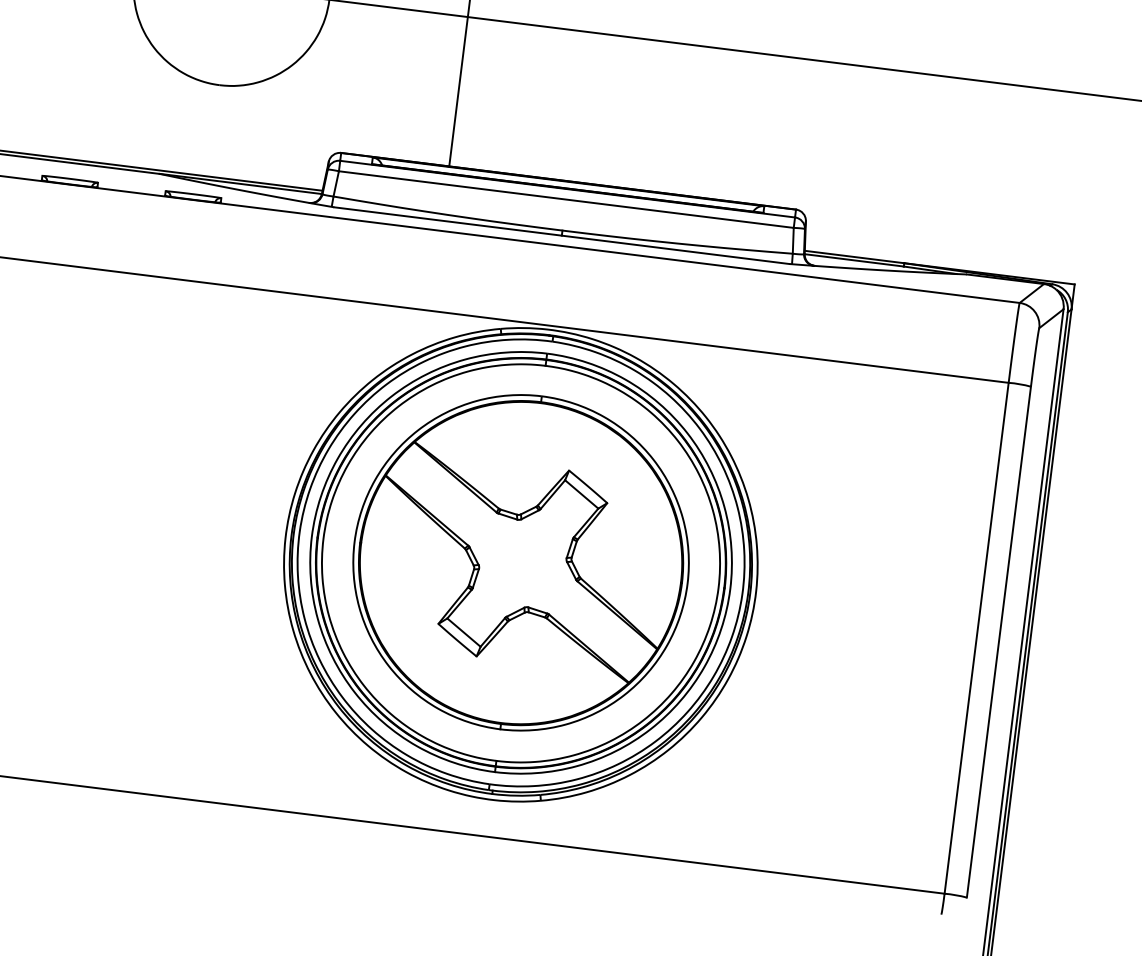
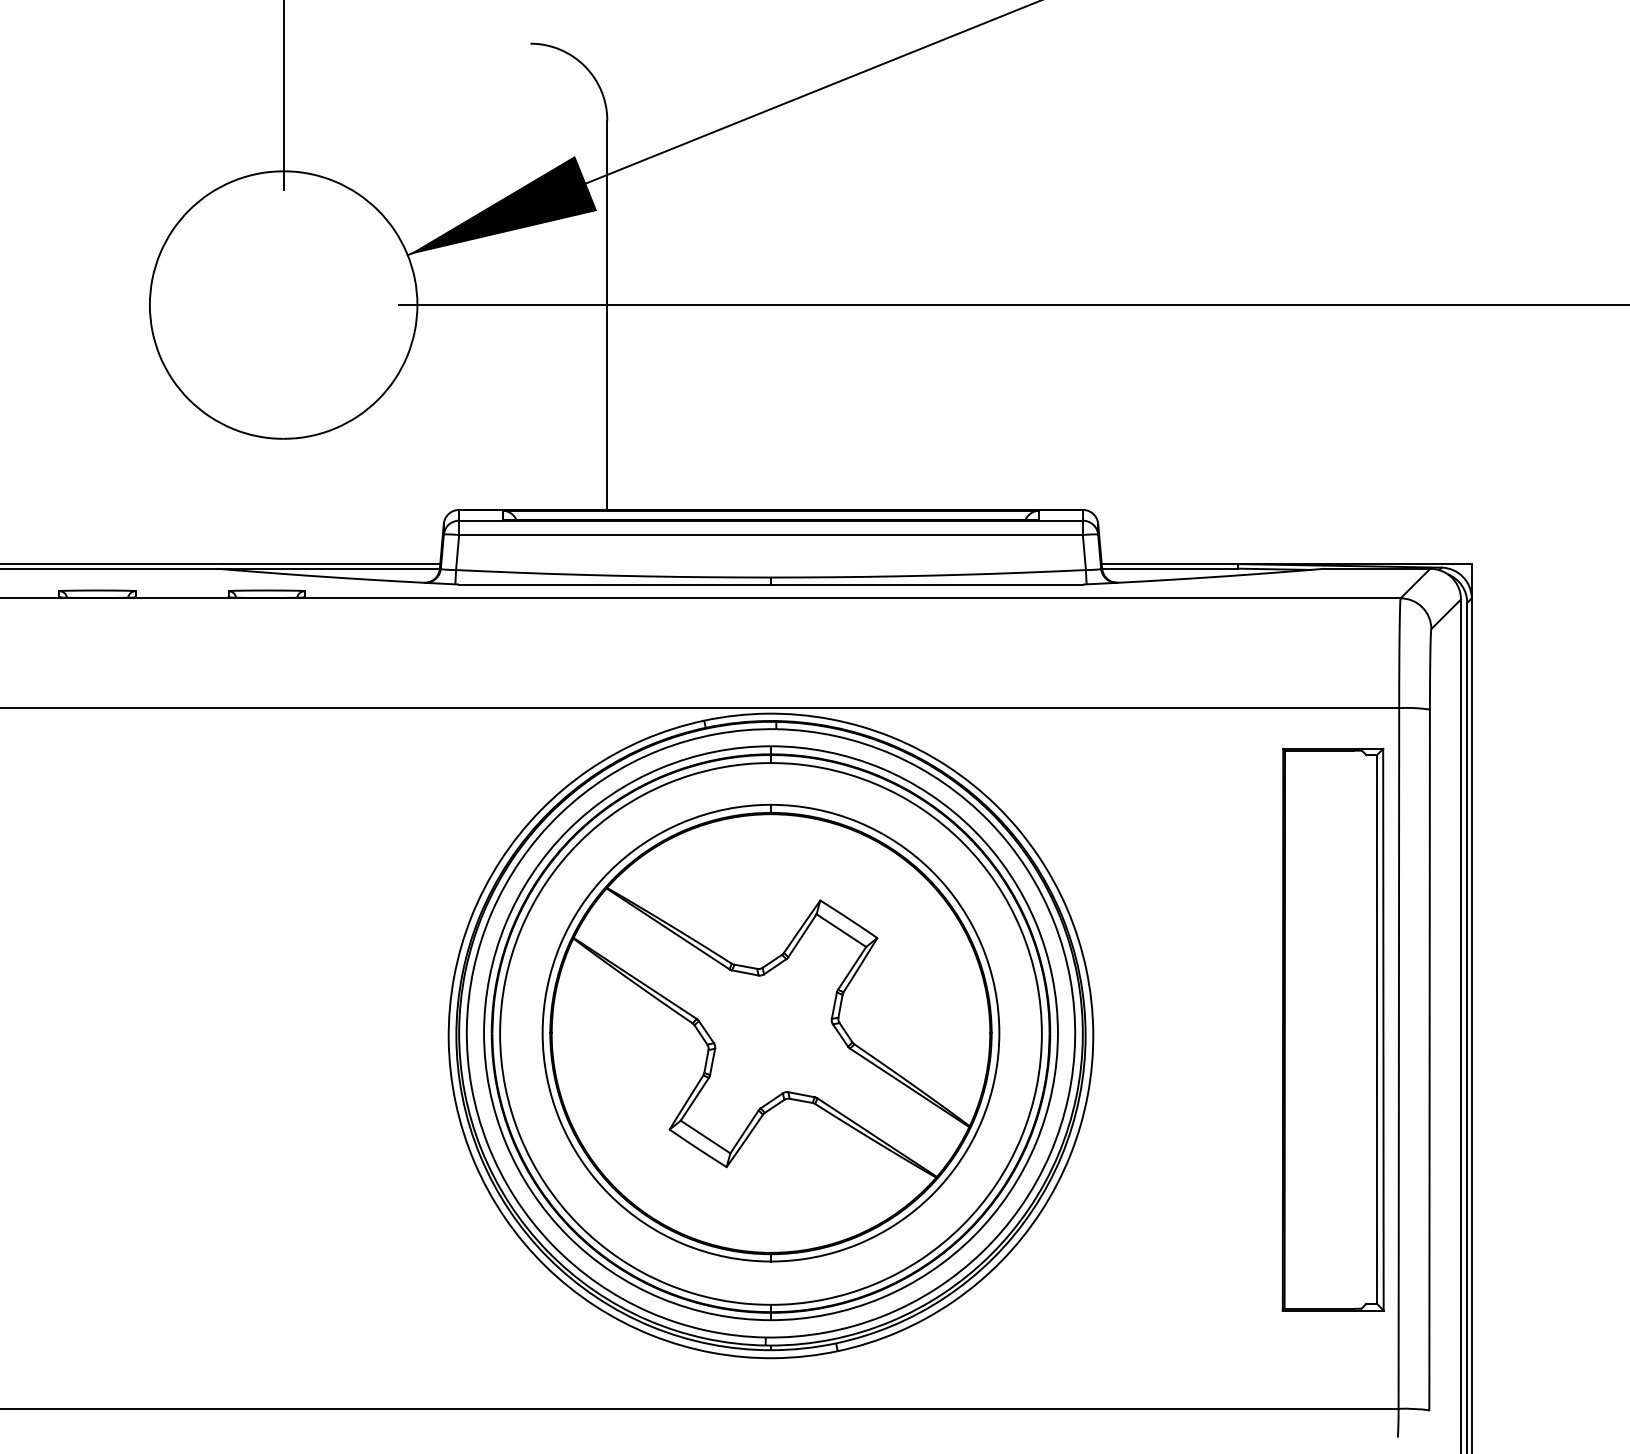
part: (930, 611) -> (1332, 1029), added

